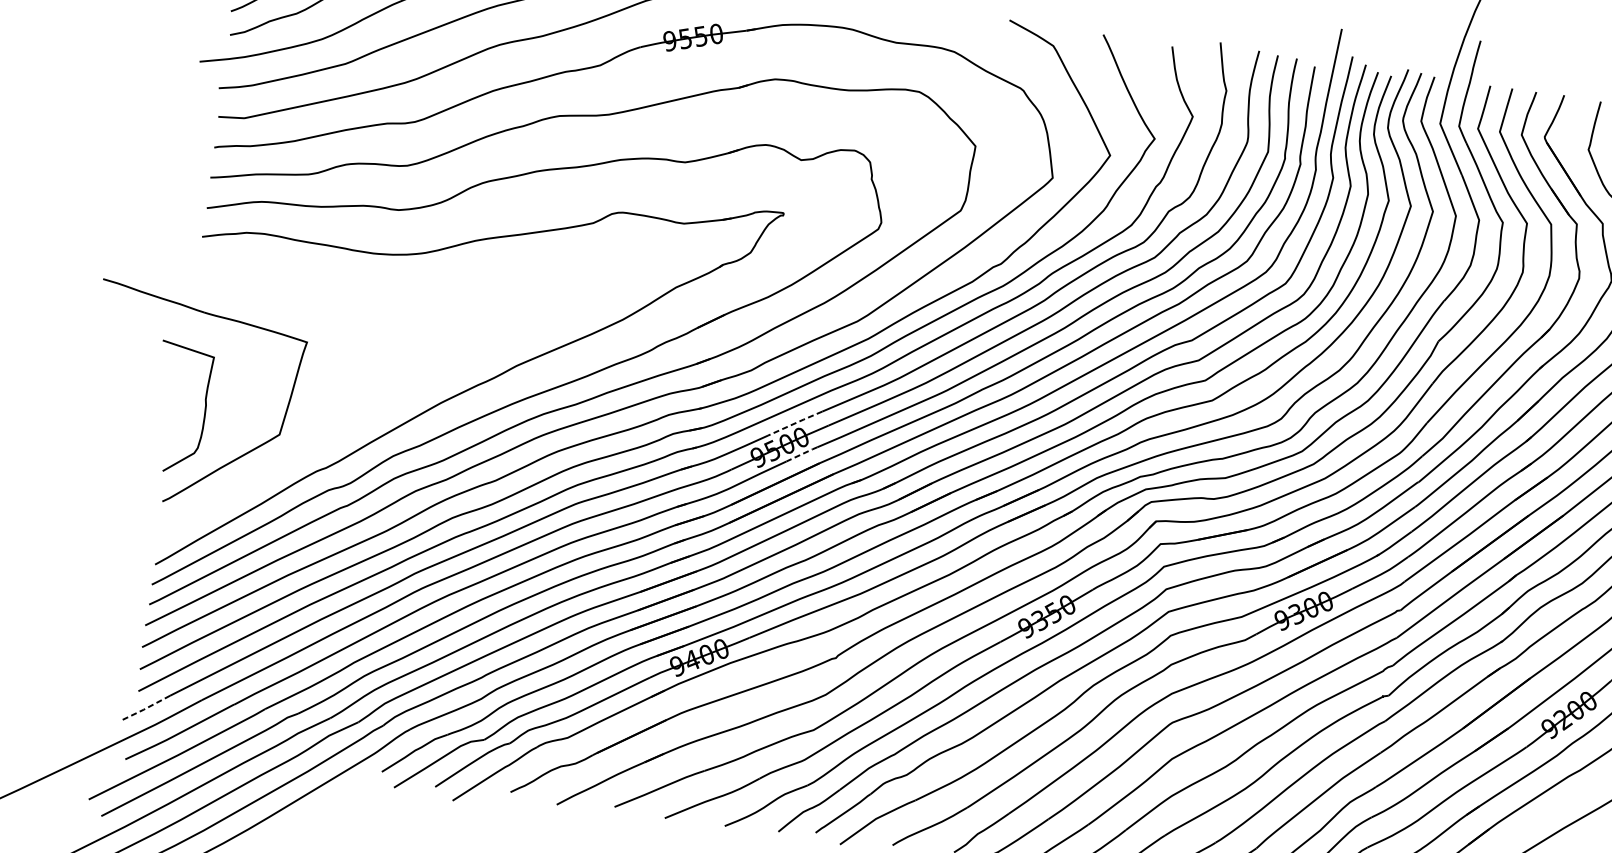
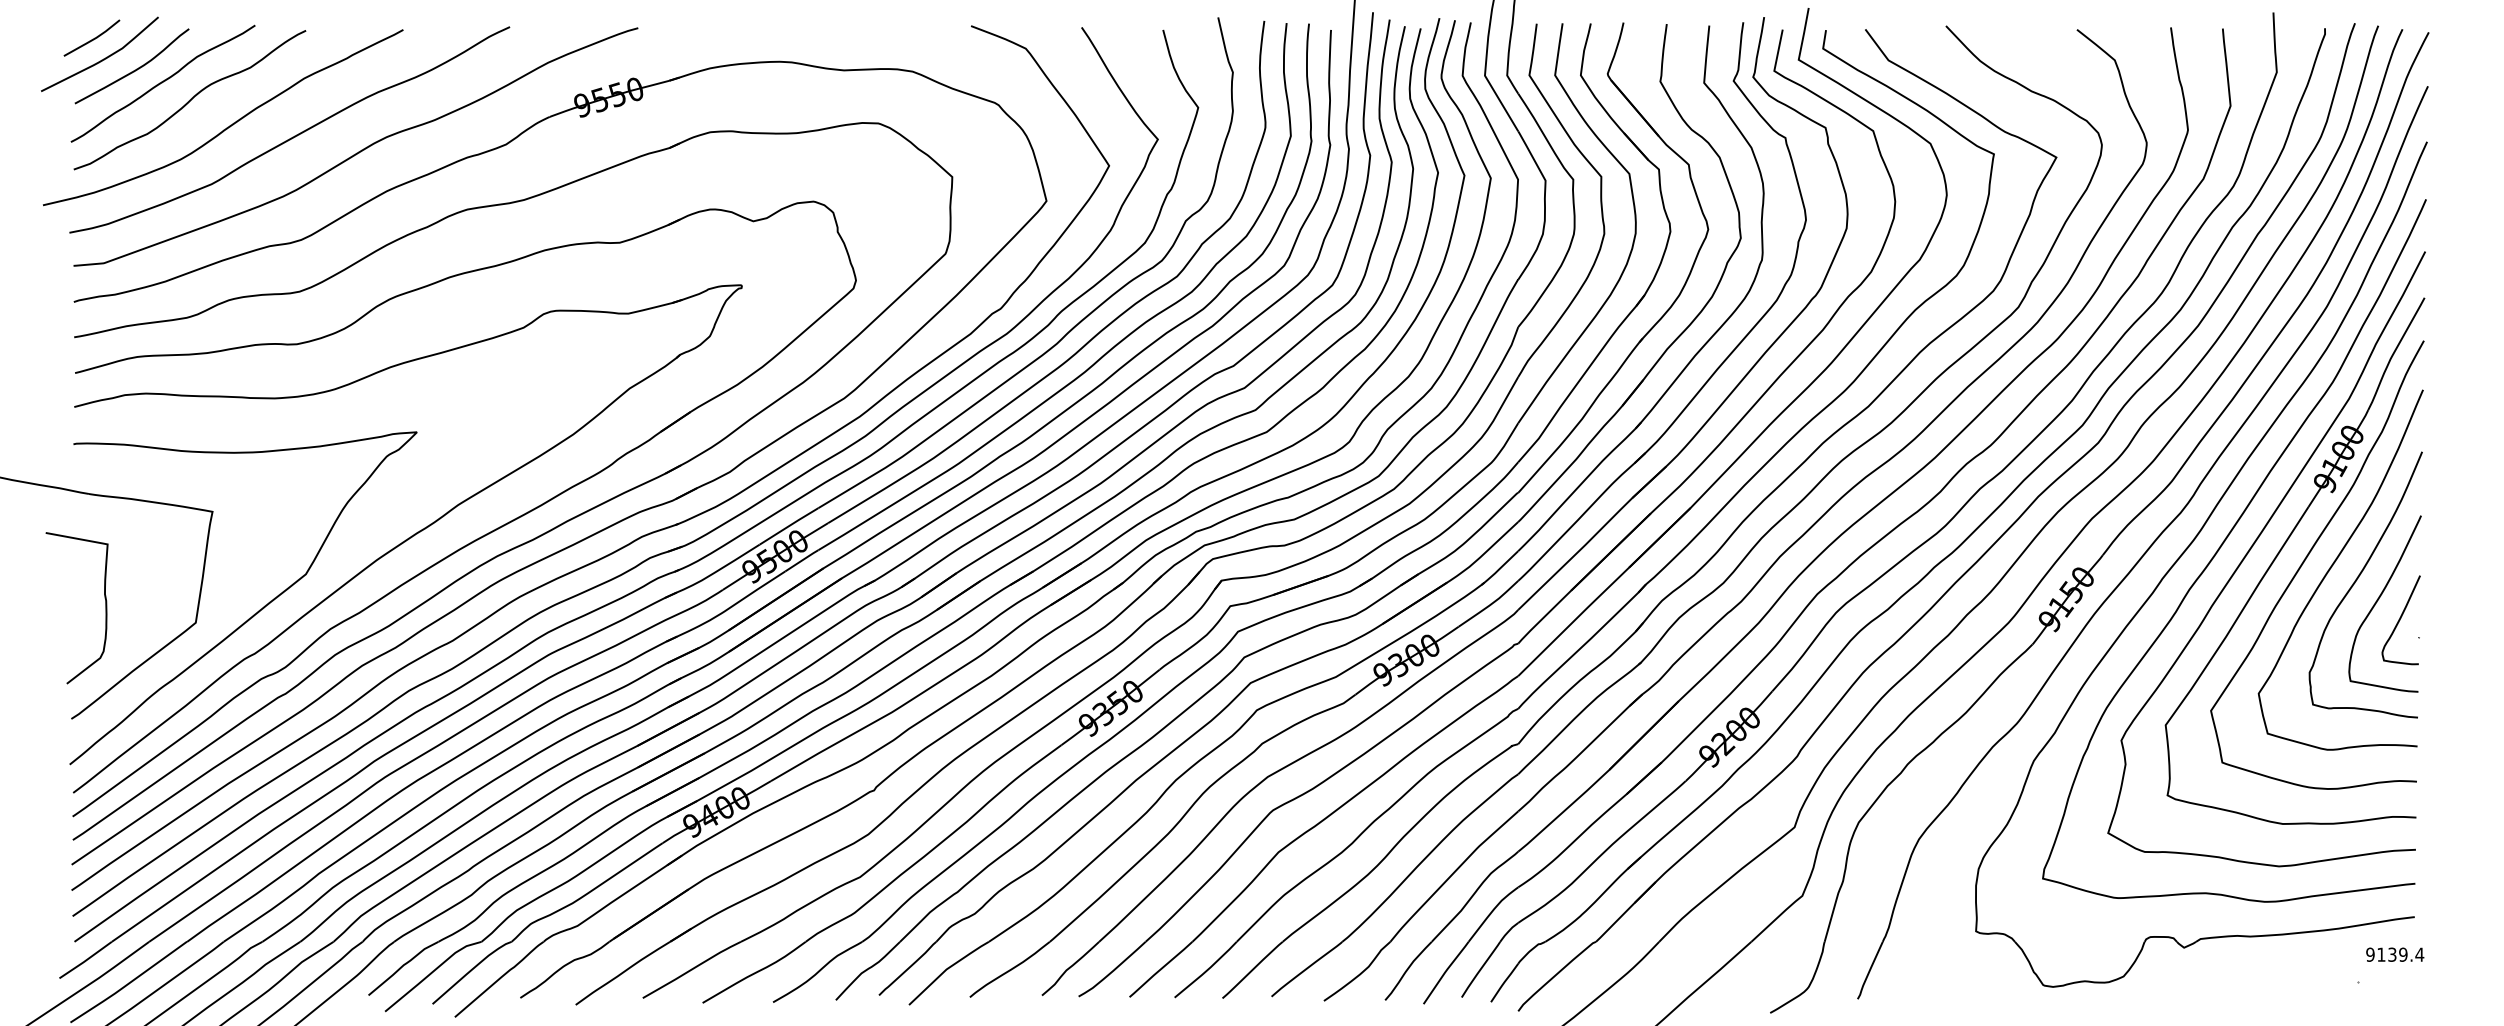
line: (795, 423) -> (789, 526), dashed -> solid
curve: (330, 433) -> (254, 613), added
line: (801, 454) -> (801, 560), dashed -> solid
line: (145, 709) -> (85, 961), dashed -> solid

